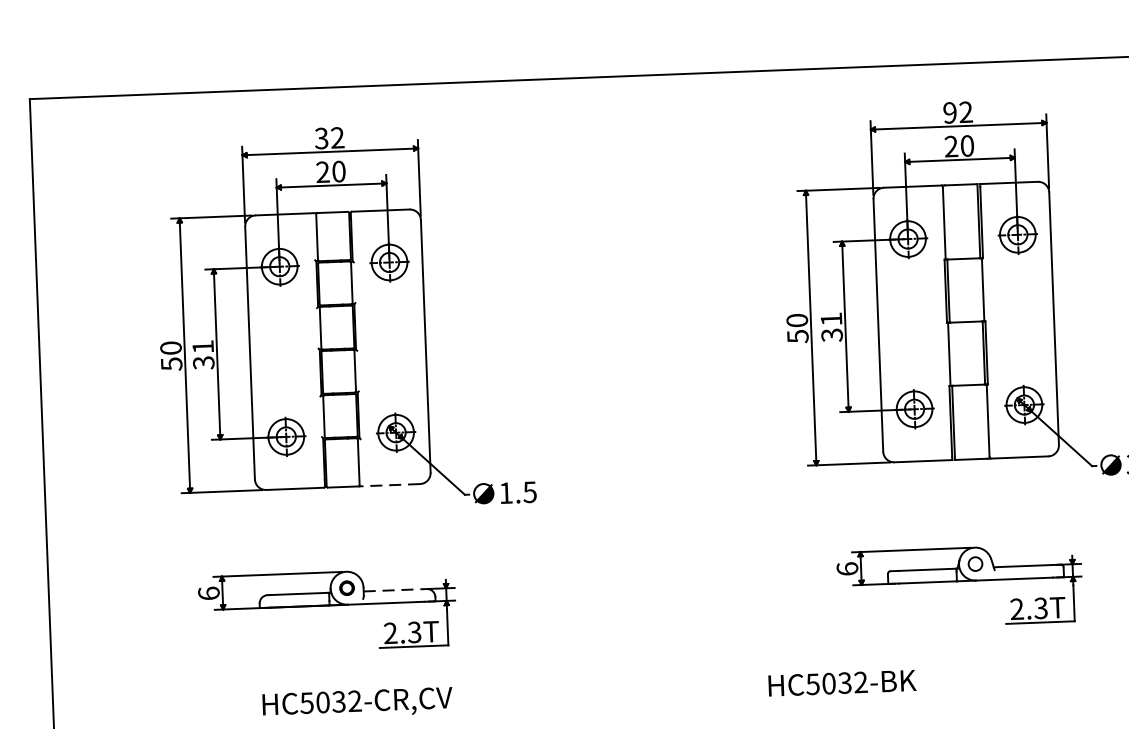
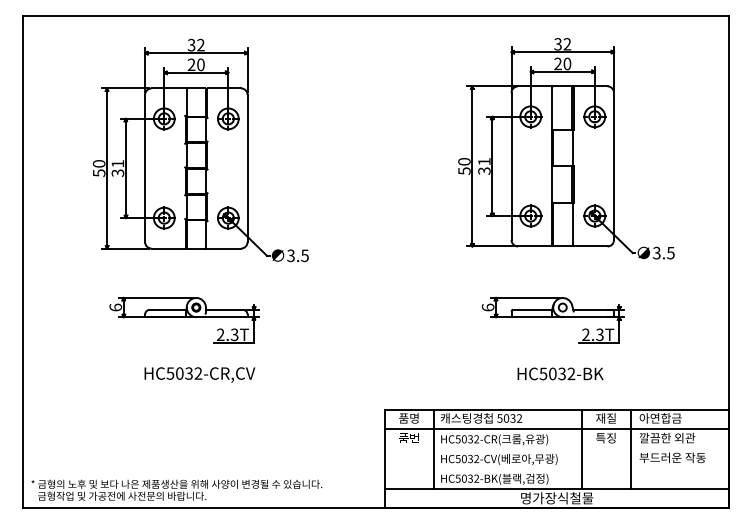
text: (949, 113) -> (557, 44), 92 -> 32
line: (389, 485) -> (223, 248), dashed -> solid
text: (505, 492) -> (290, 255), 1.5 -> 3.5
line: (393, 589) -> (223, 309), dashed -> solid
text: (842, 682) -> (560, 373), moved

